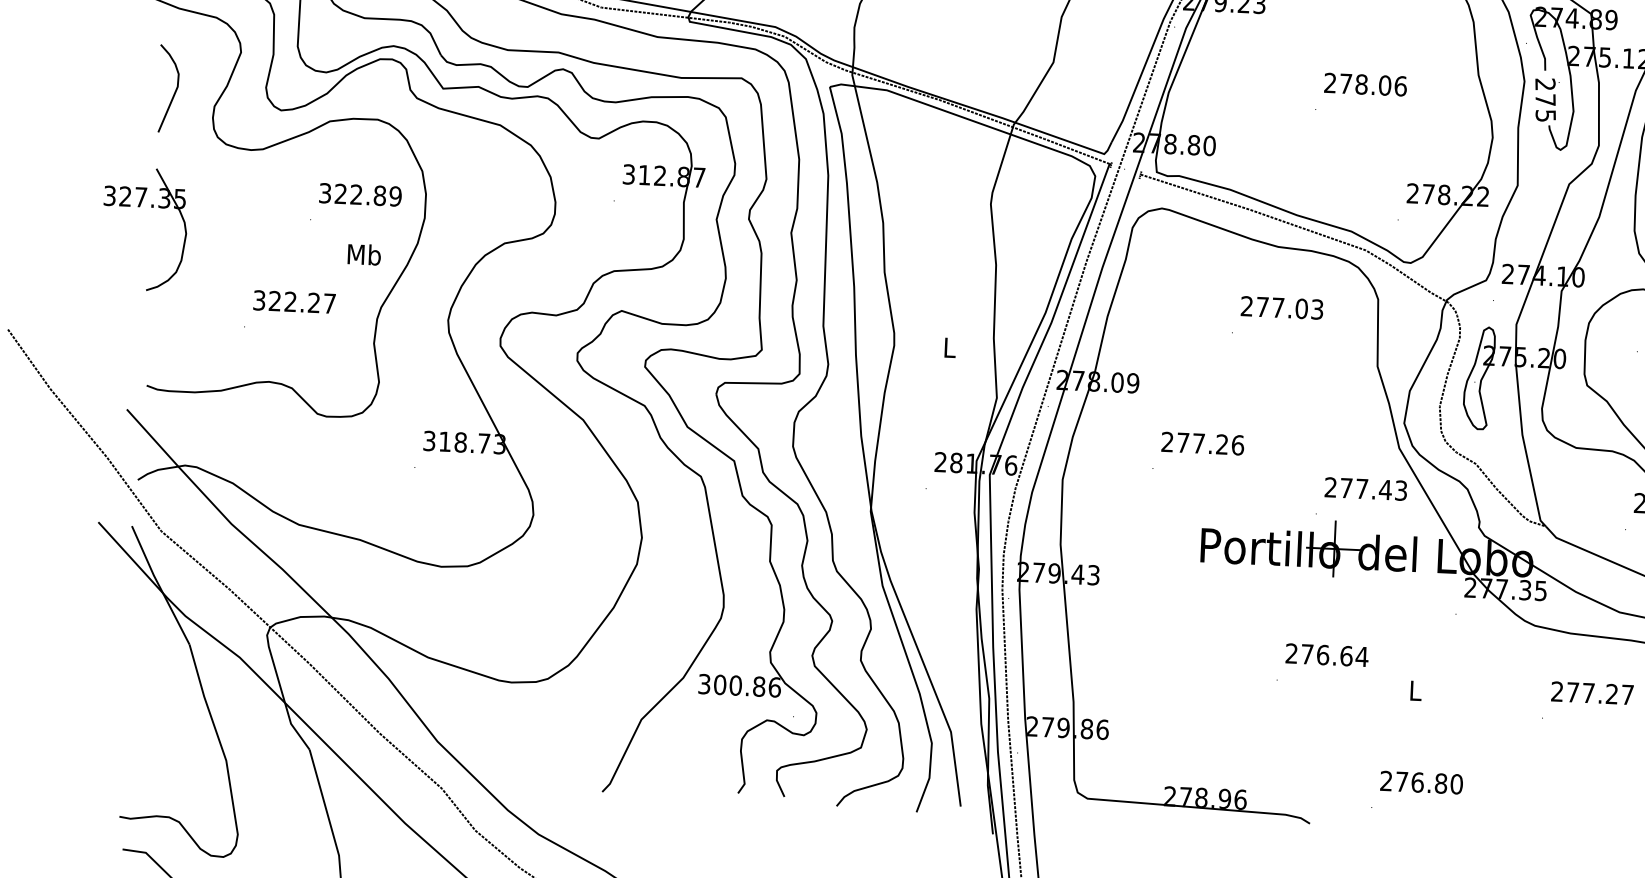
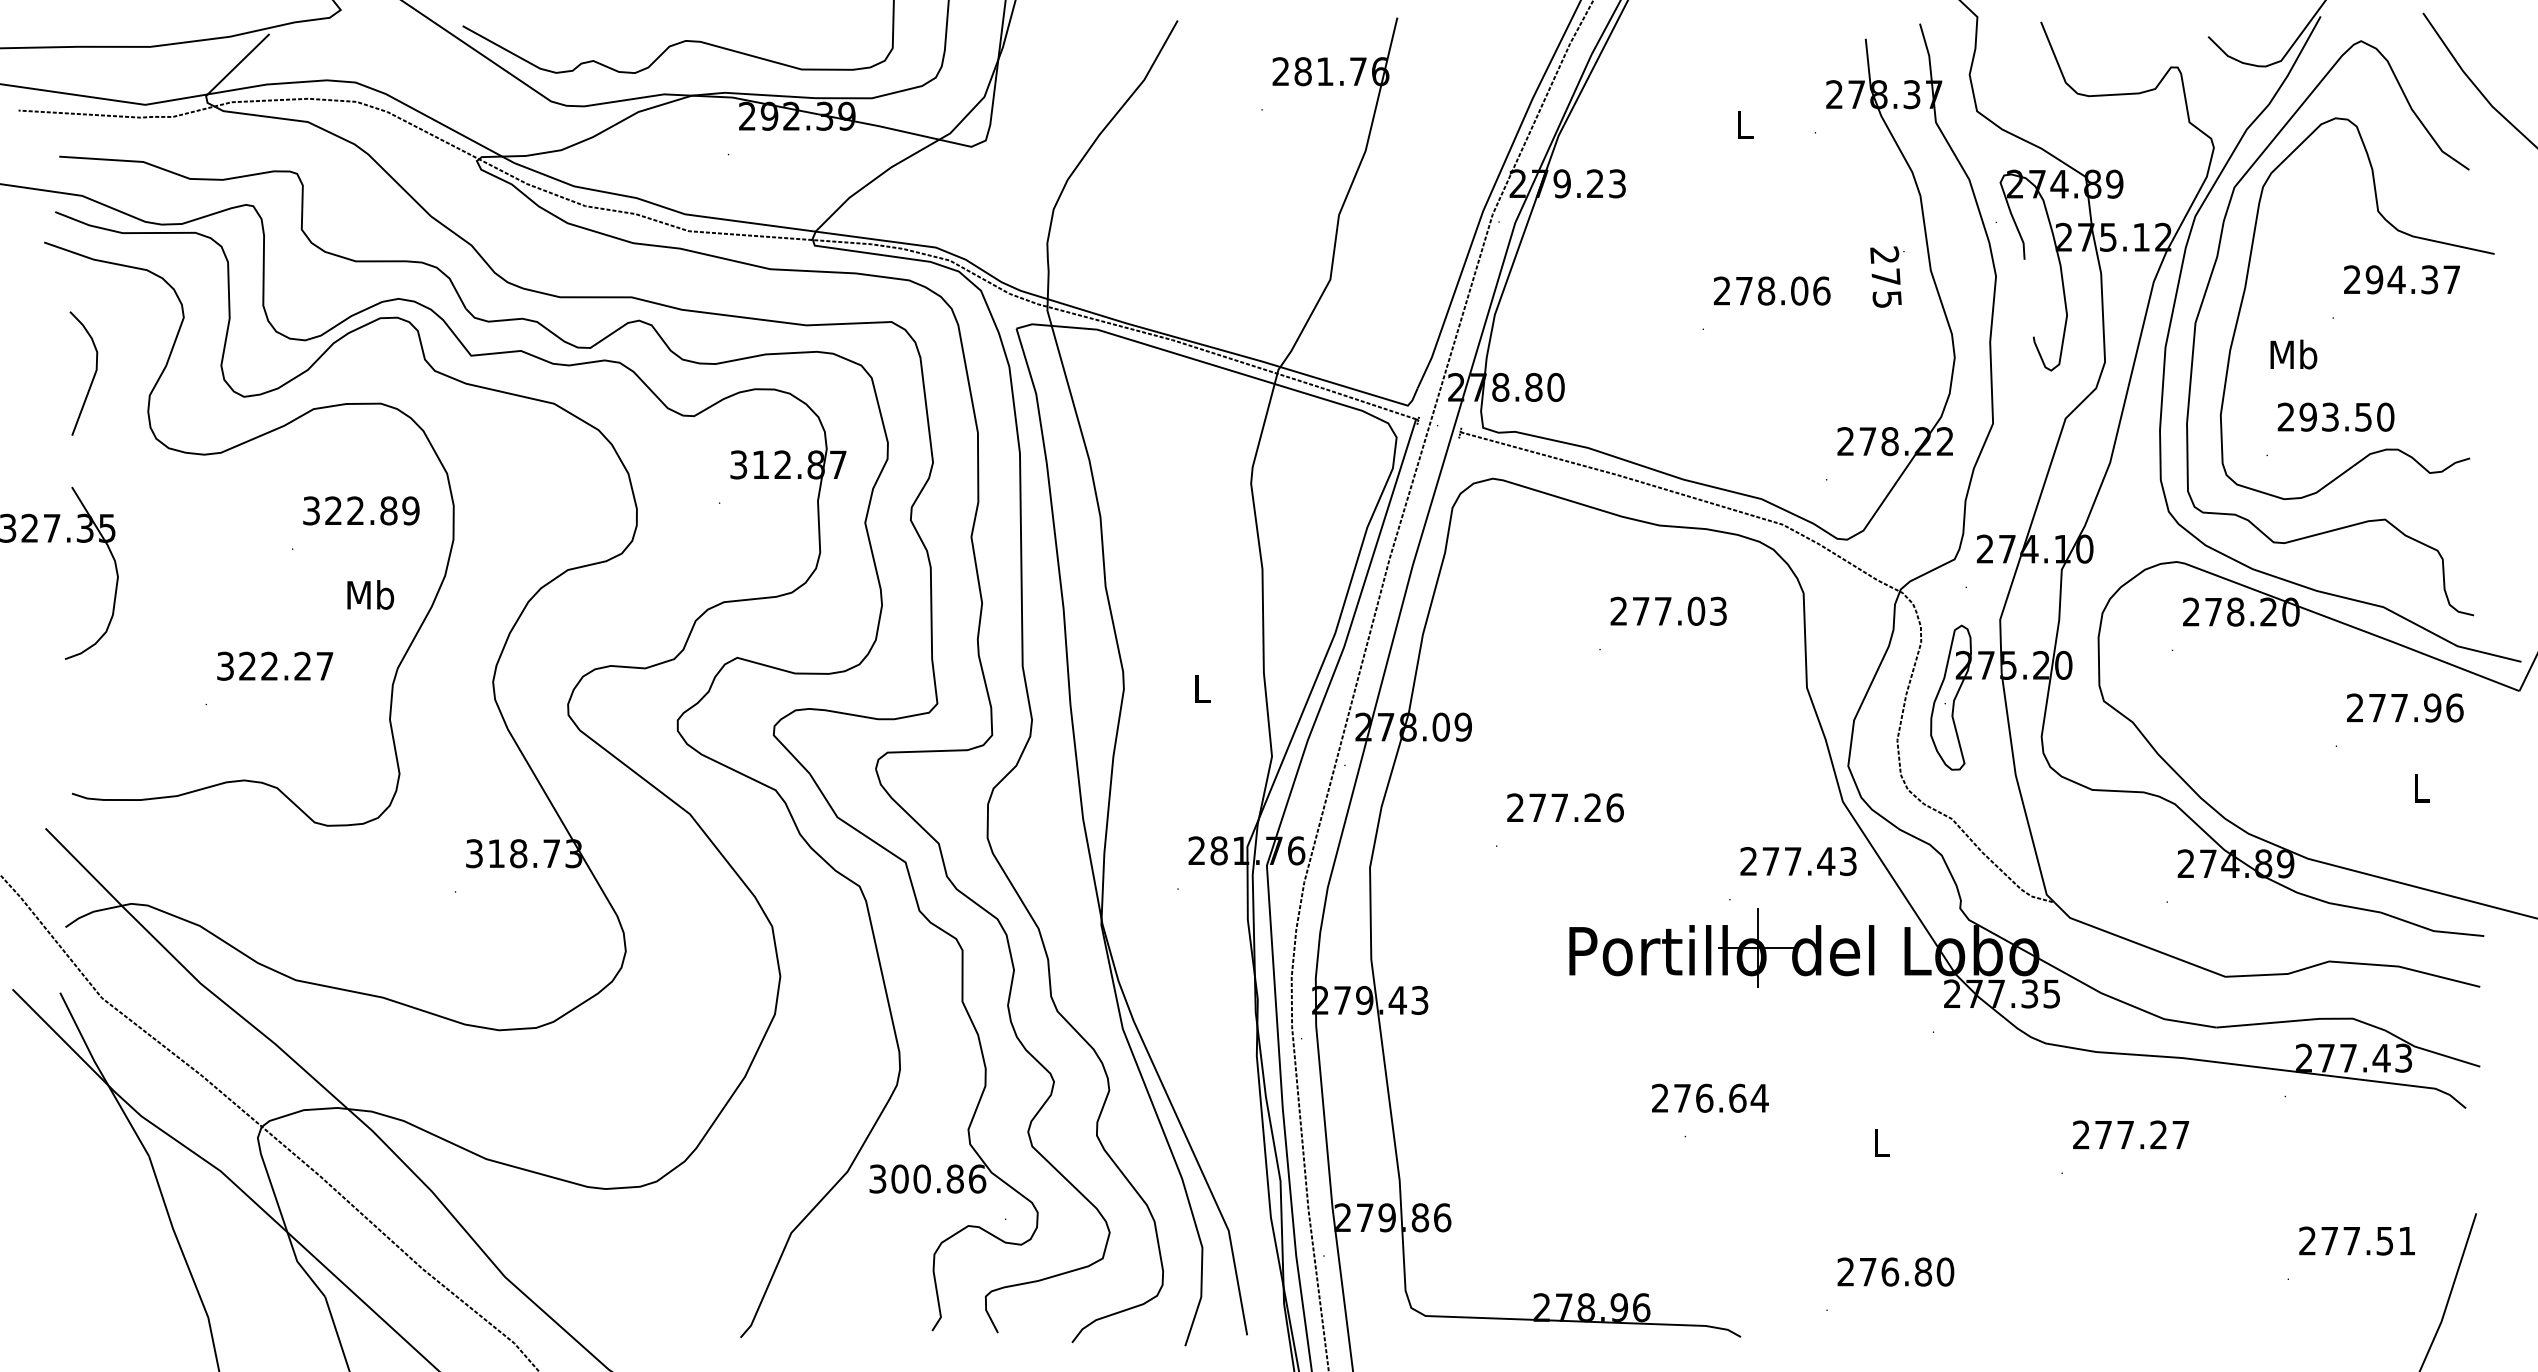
text: (1546, 99) -> (1887, 276), moved
text: (1327, 654) -> (1710, 1097), moved

